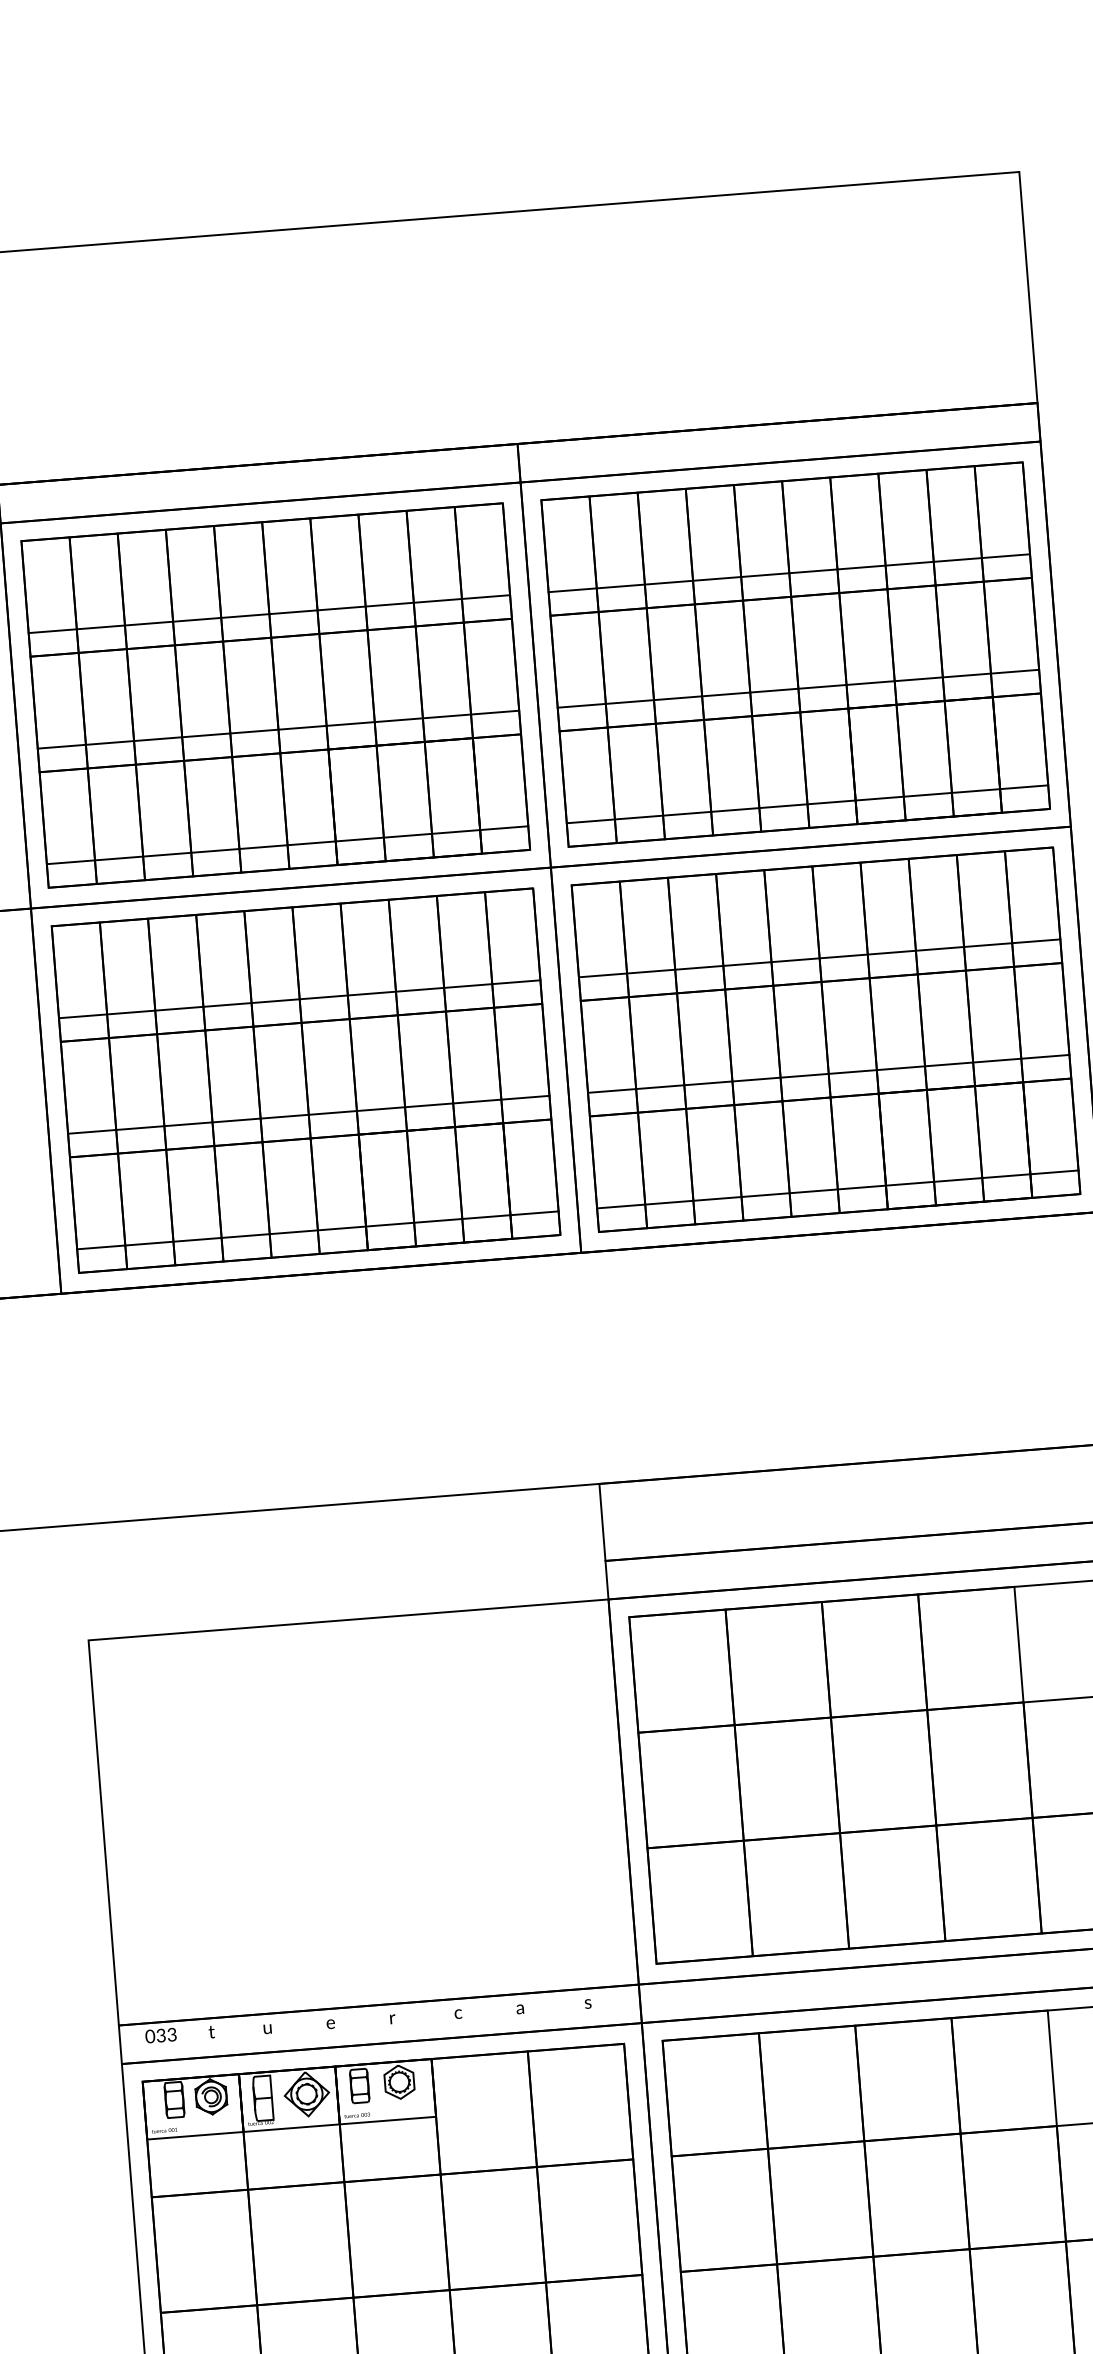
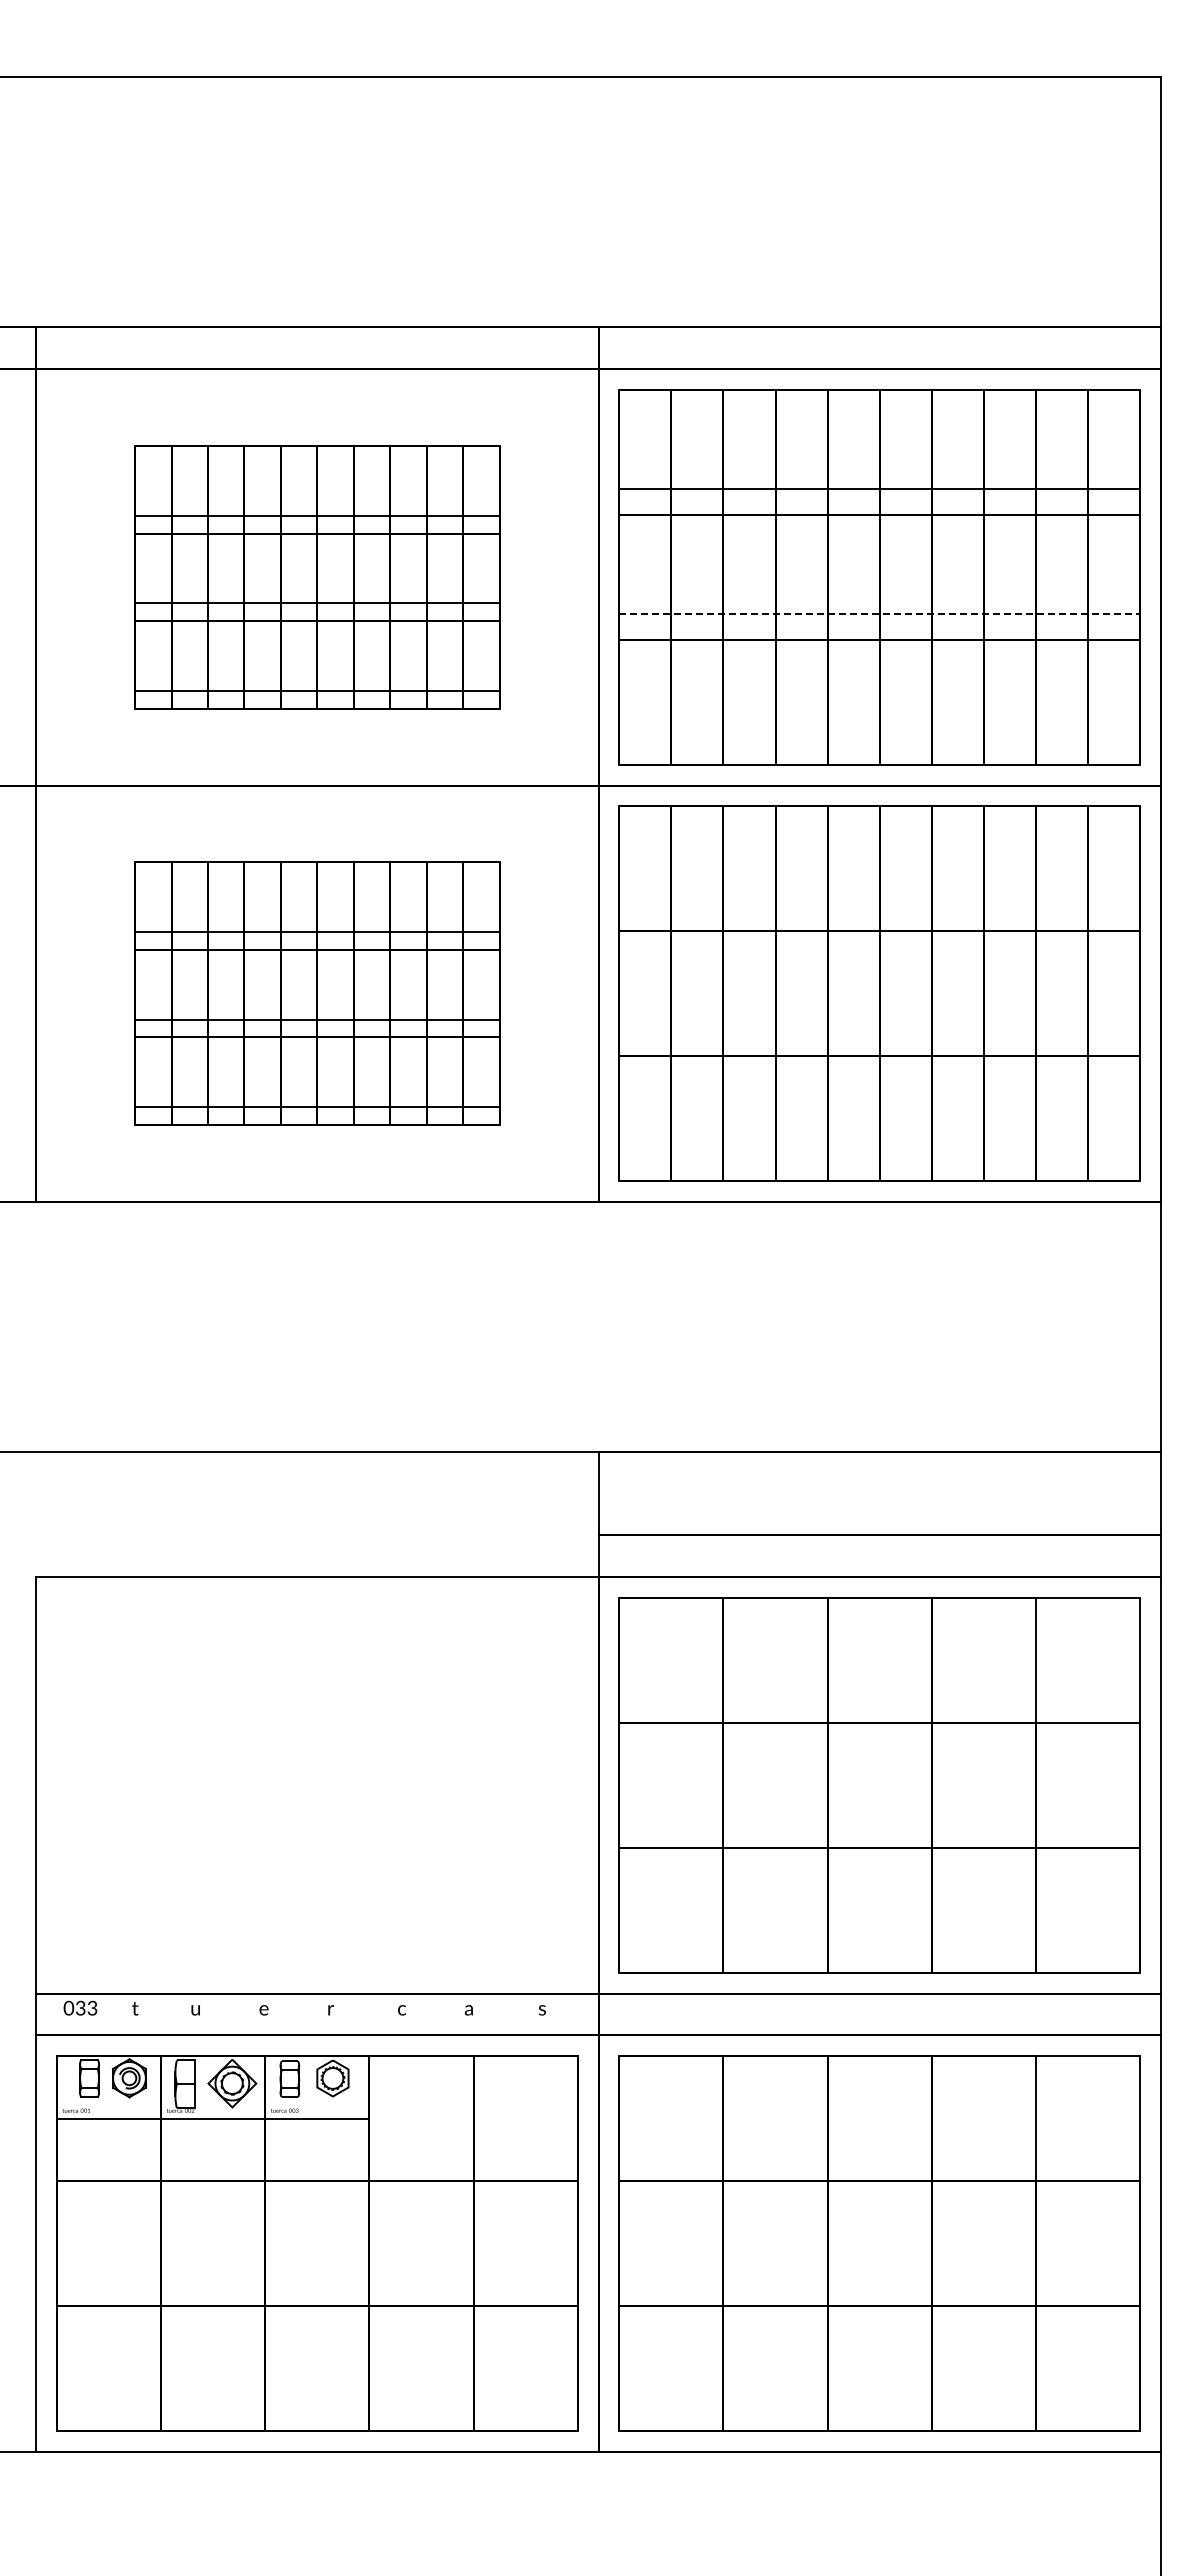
line: (799, 689) -> (880, 614), solid -> dashed
part: (276, 695) -> (317, 577), size x0.7
line: (807, 804) -> (879, 739), removed
line: (819, 958) -> (879, 905), removed
line: (828, 1073) -> (879, 1030), removed
part: (306, 1080) -> (317, 993), size x0.7
line: (837, 1189) -> (879, 1155), removed

